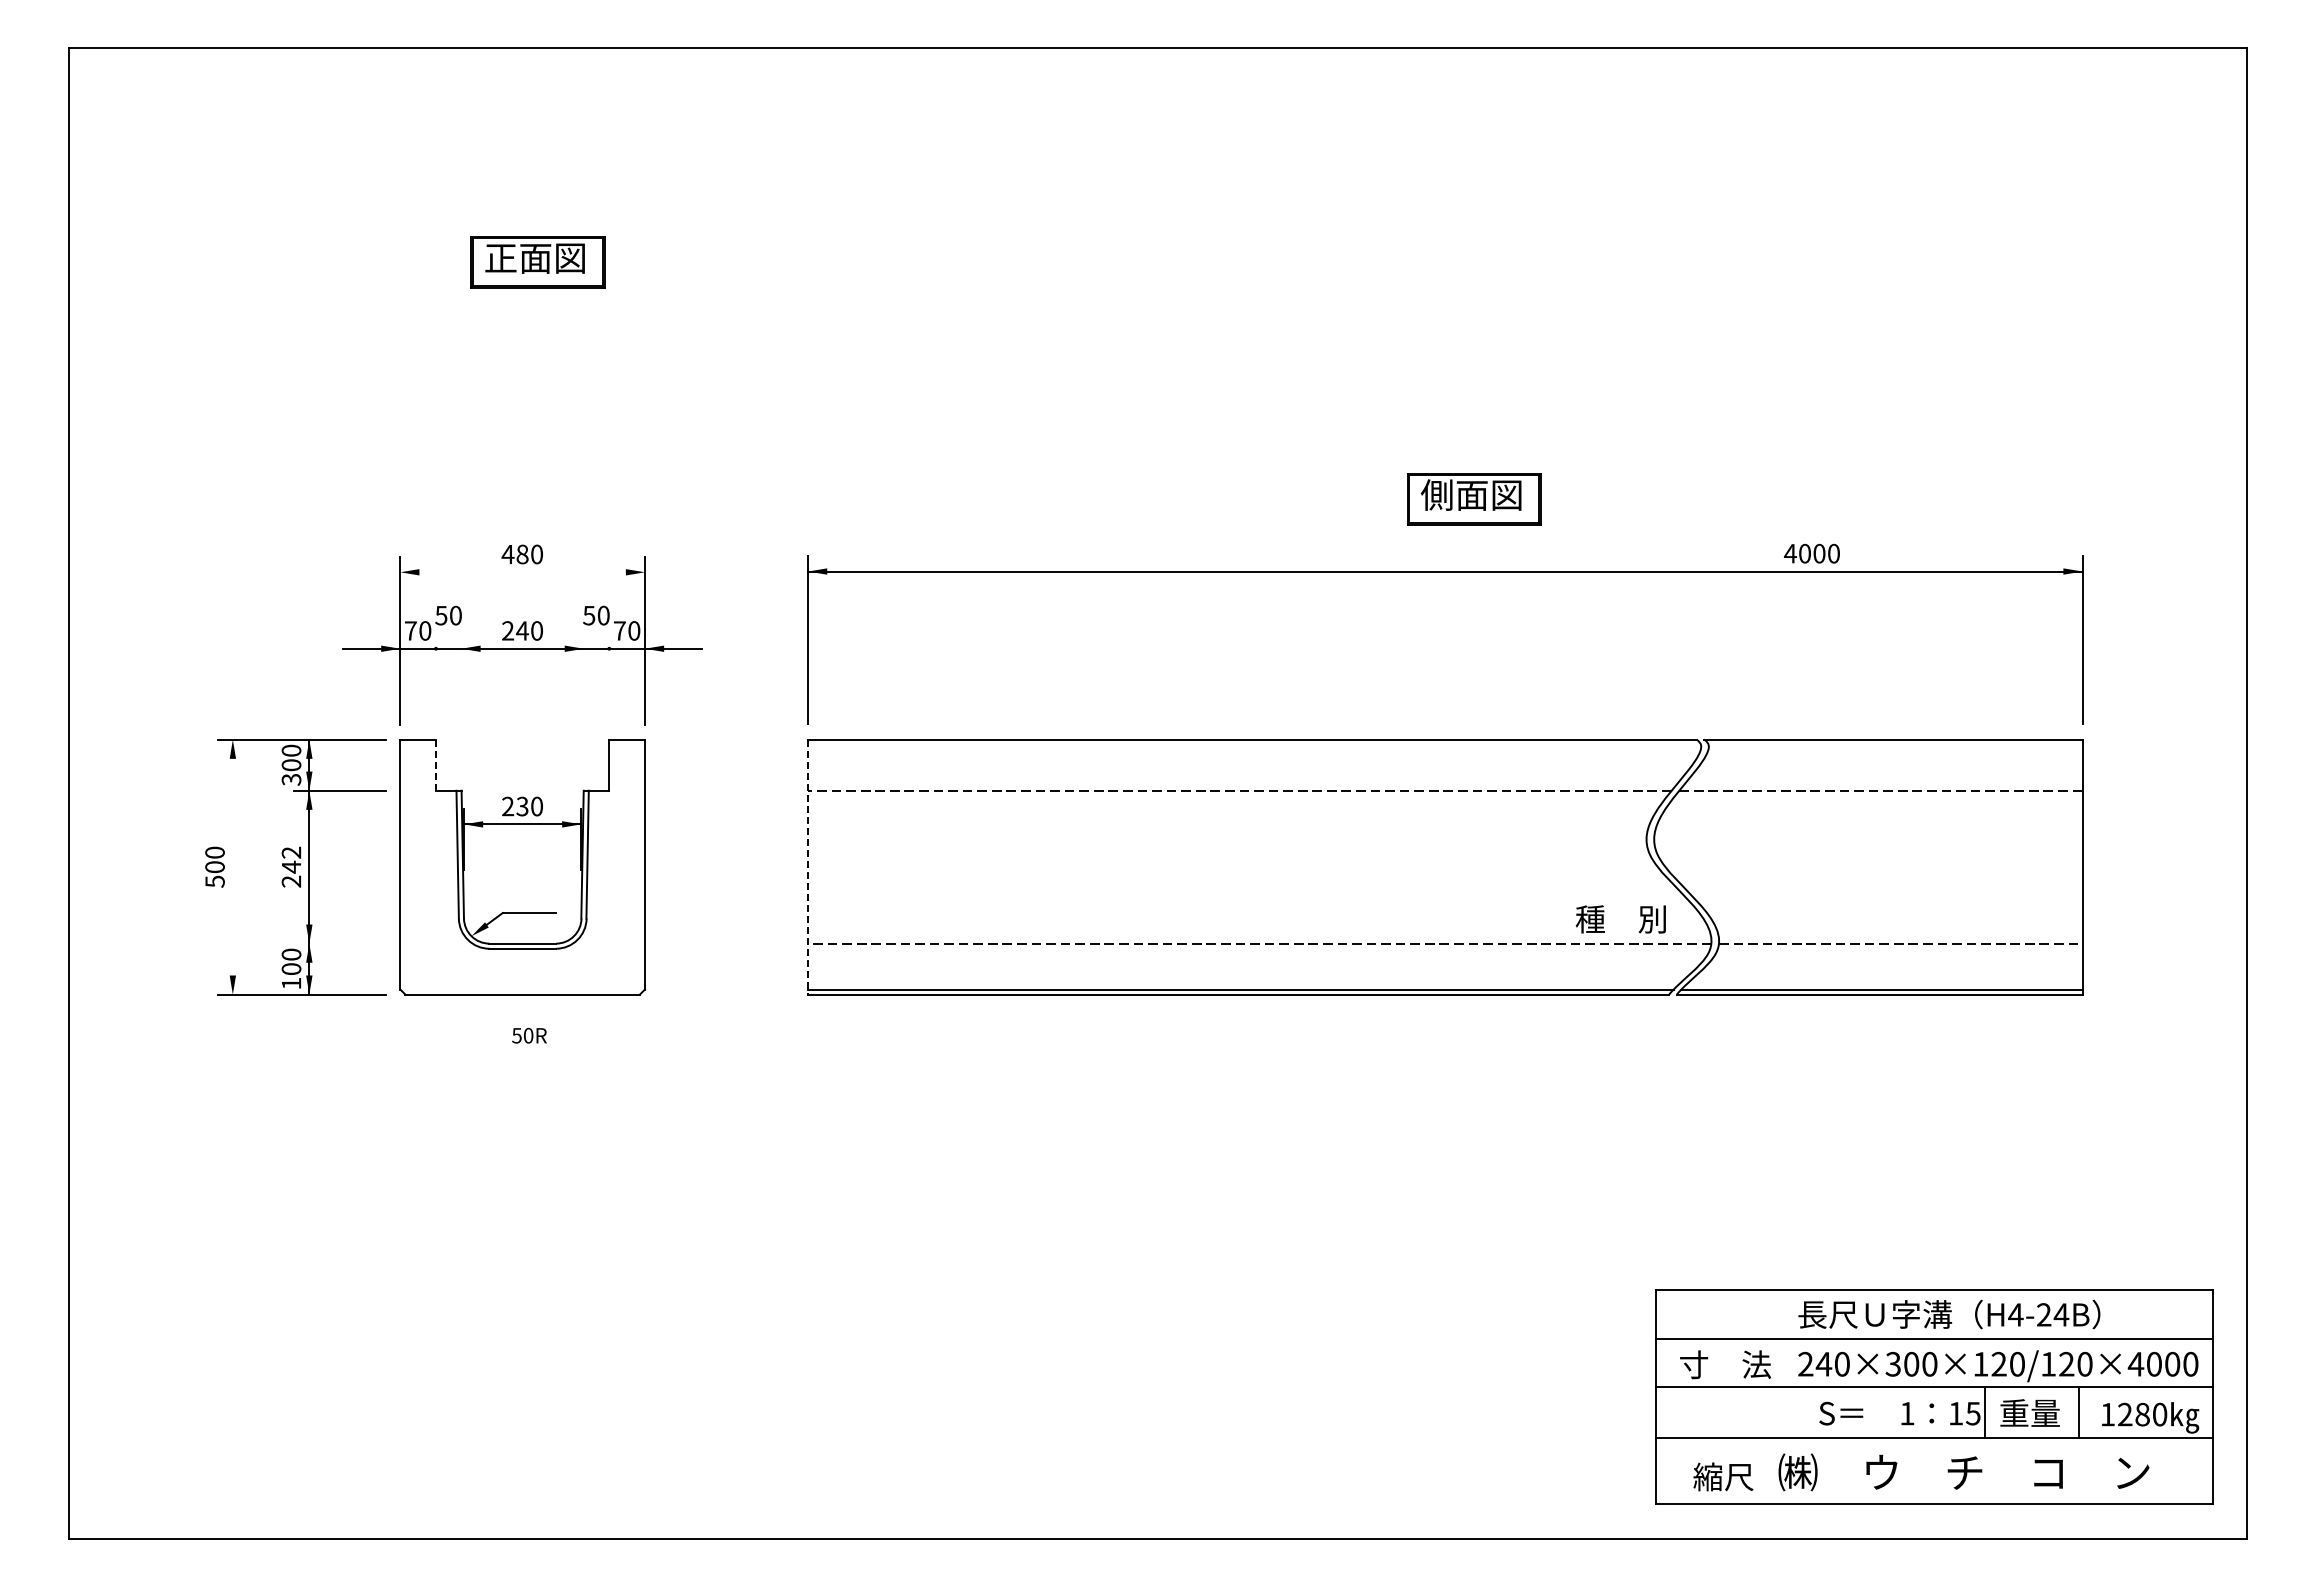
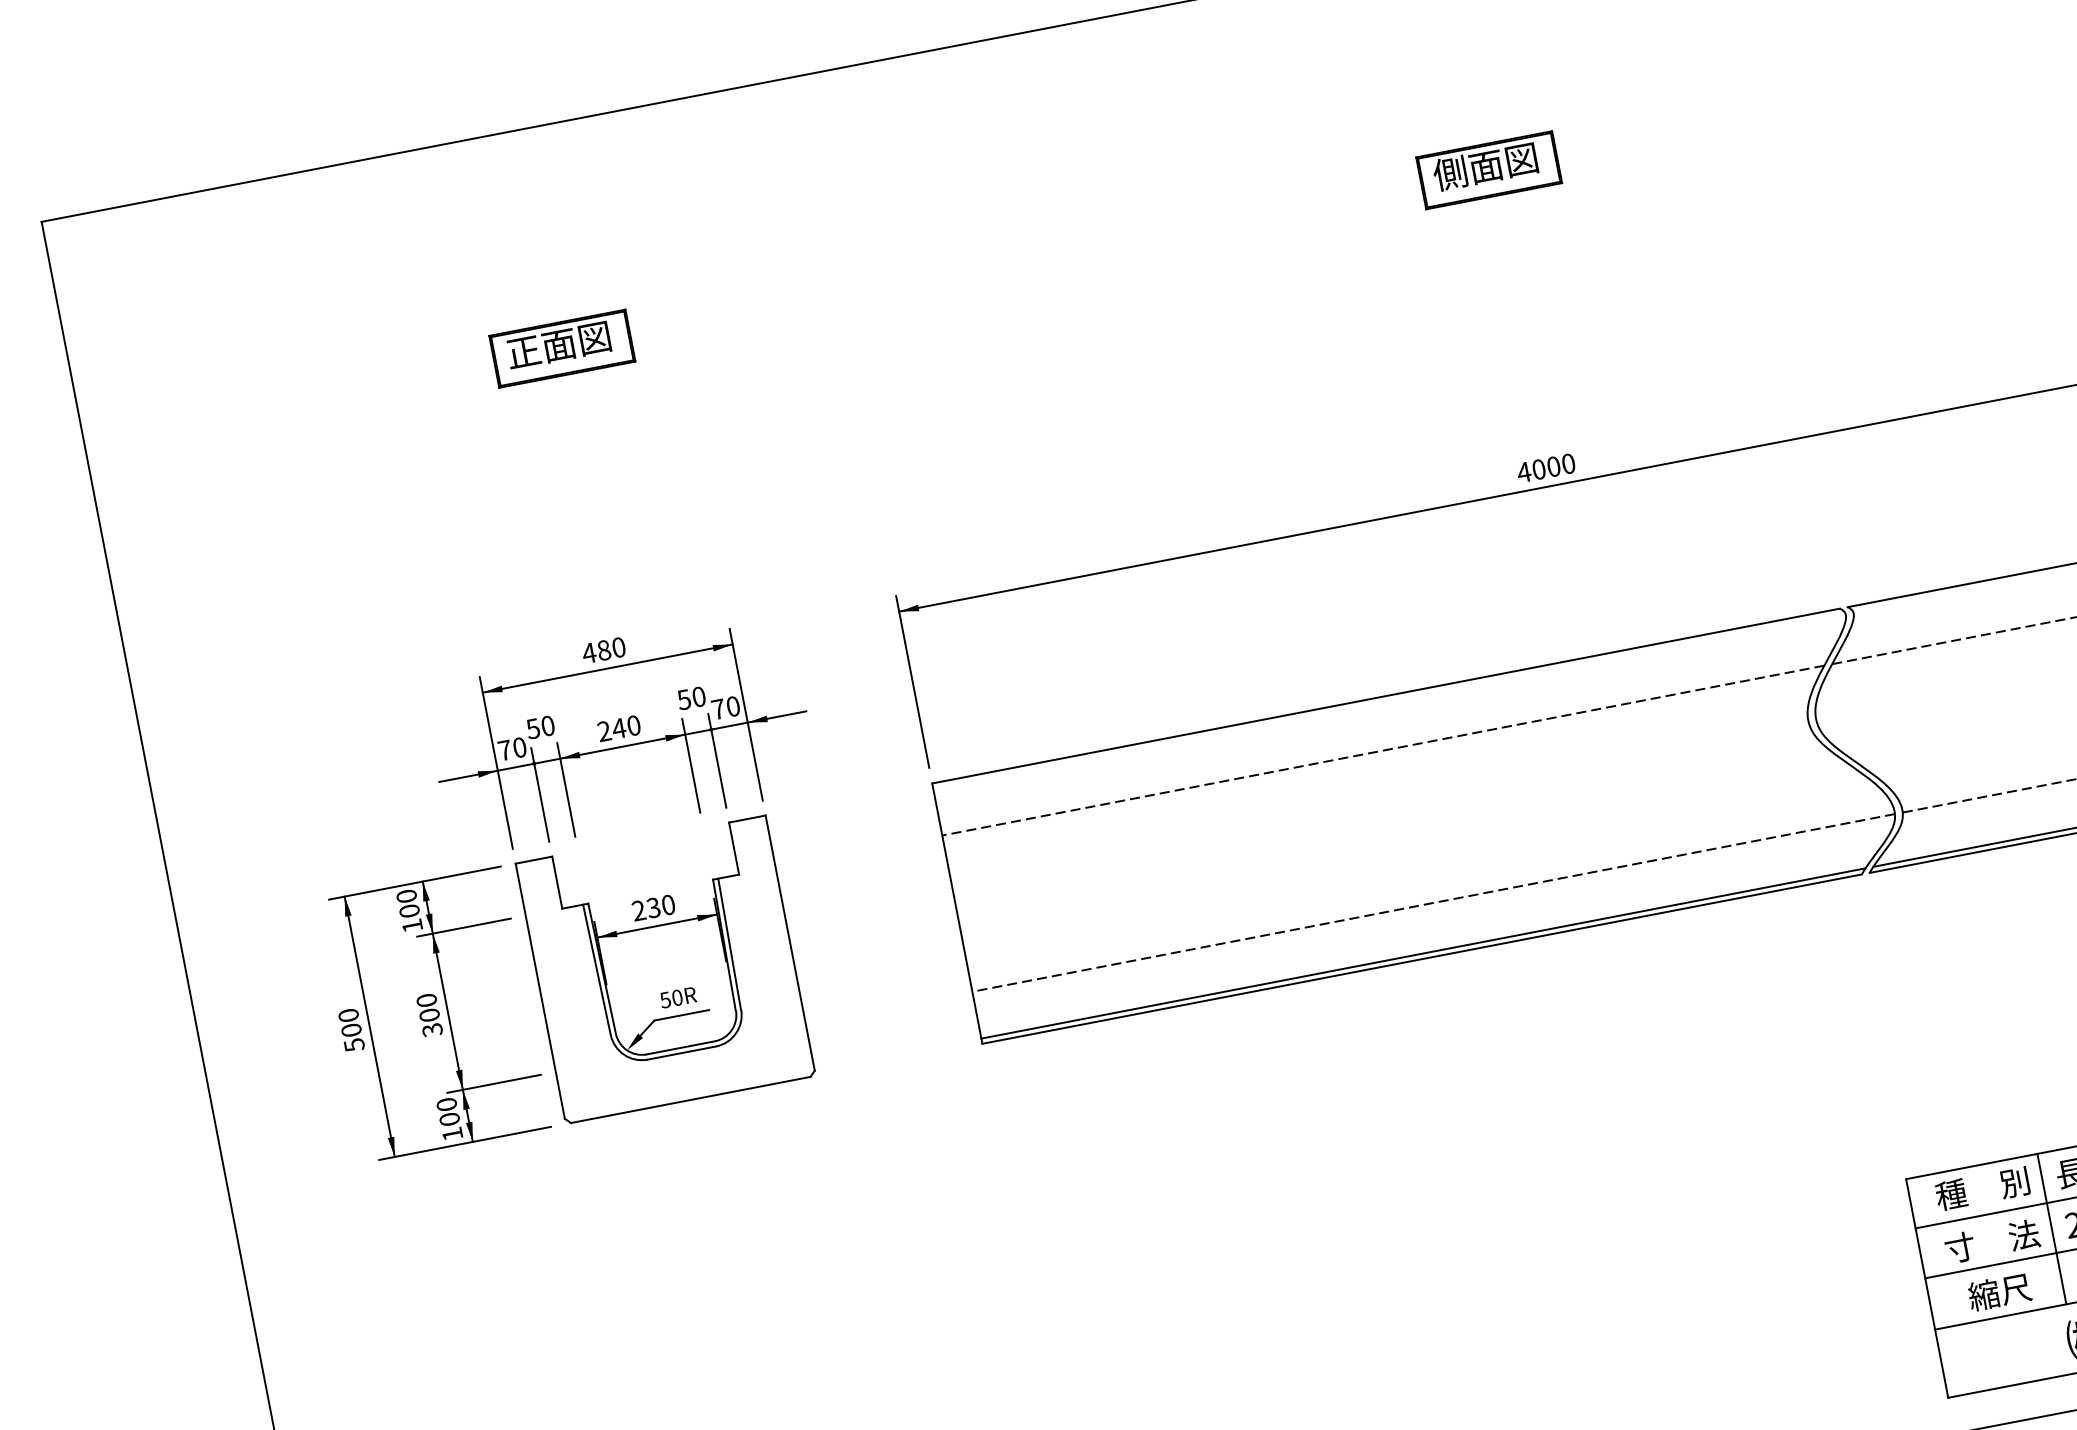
part: (1474, 499) -> (1489, 170), moved
text: (1811, 553) -> (1545, 468), moved
line: (522, 572) -> (607, 668), added
line: (435, 679) -> (539, 795), added
line: (461, 679) -> (566, 790), added
line: (583, 679) -> (690, 766), added
line: (609, 679) -> (717, 761), added
line: (436, 765) -> (557, 882), dashed -> solid
text: (291, 779) -> (412, 925), 300 -> 100
line: (232, 866) -> (369, 1026), added
text: (291, 866) -> (429, 1014), 242 -> 300
line: (808, 867) -> (957, 913), dashed -> solid
text: (1620, 919) -> (1982, 1189), moved
line: (339, 943) -> (493, 1083), added
text: (529, 1035) -> (678, 997), moved
line: (1784, 1363) -> (2052, 1228), added
text: (1723, 1476) -> (1999, 1291), moved

